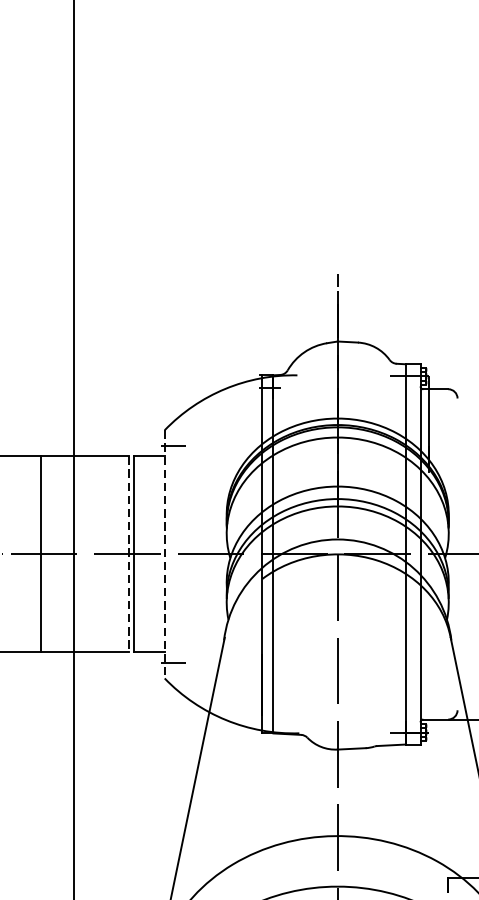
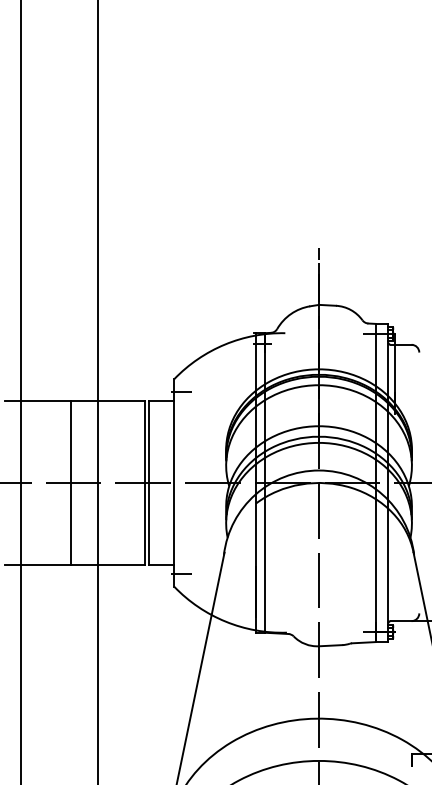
line: (164, 553) -> (174, 482), dashed -> solid
line: (129, 555) -> (144, 483), dashed -> solid

